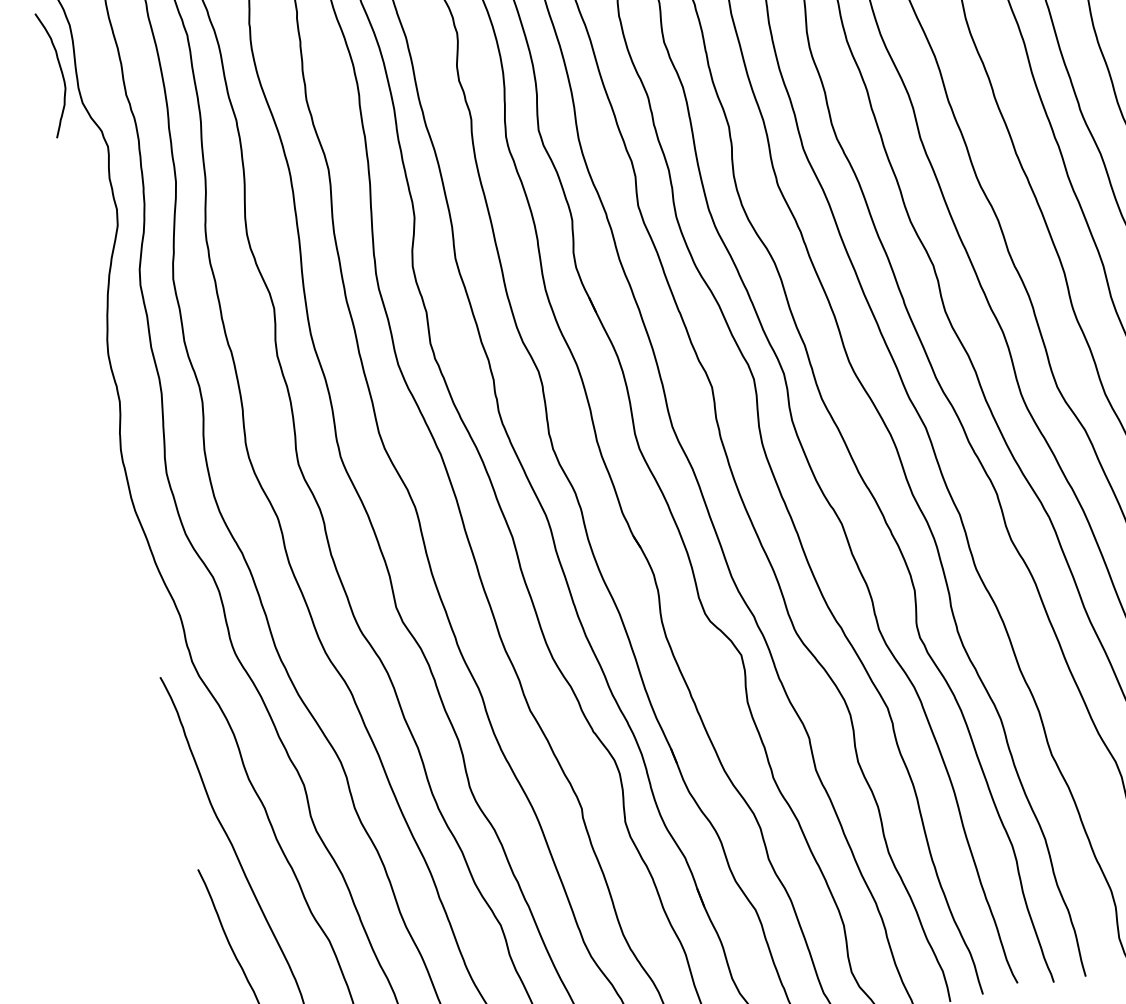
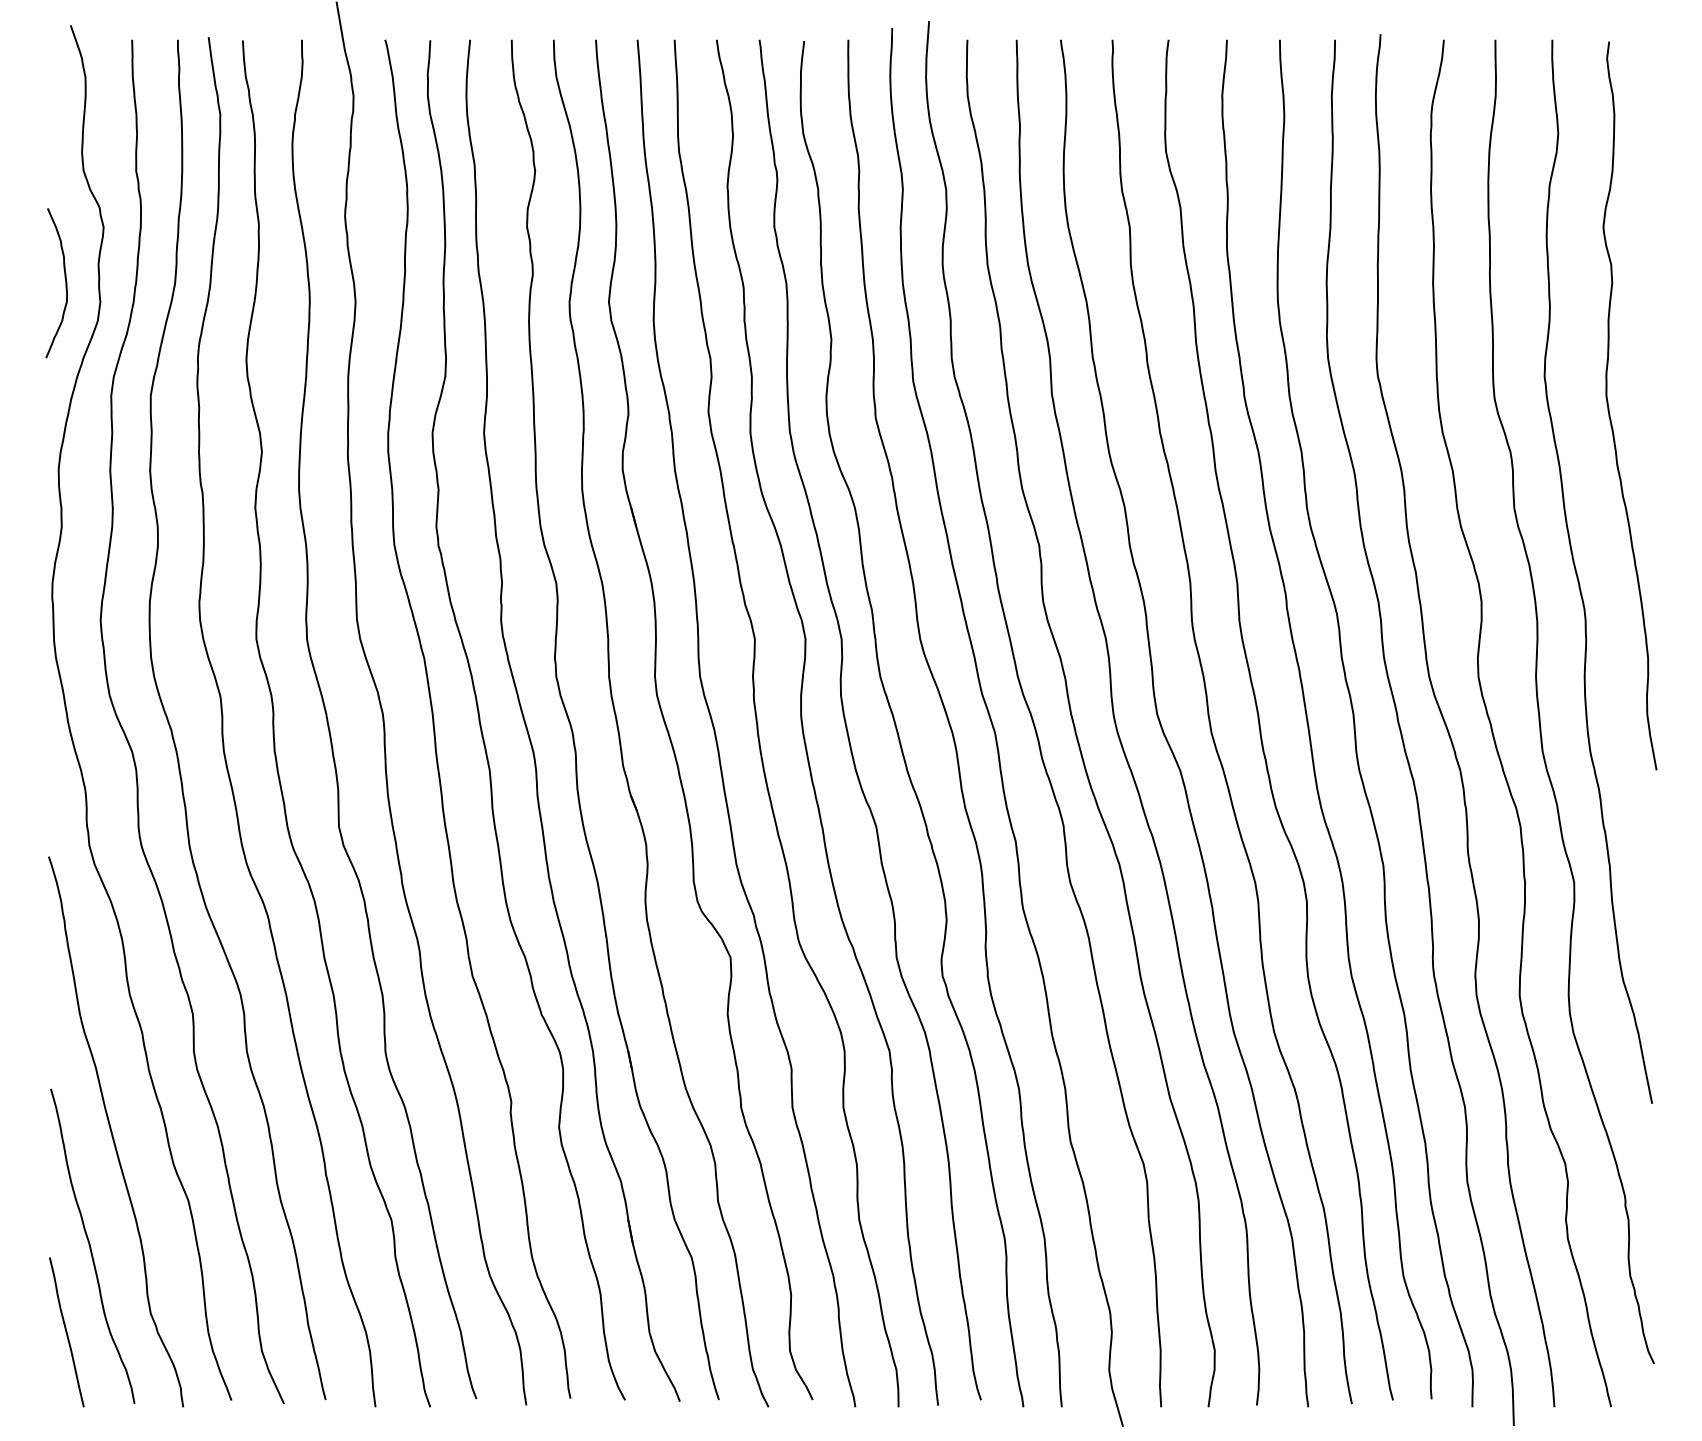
curve: (61, 73) -> (65, 283), moved

